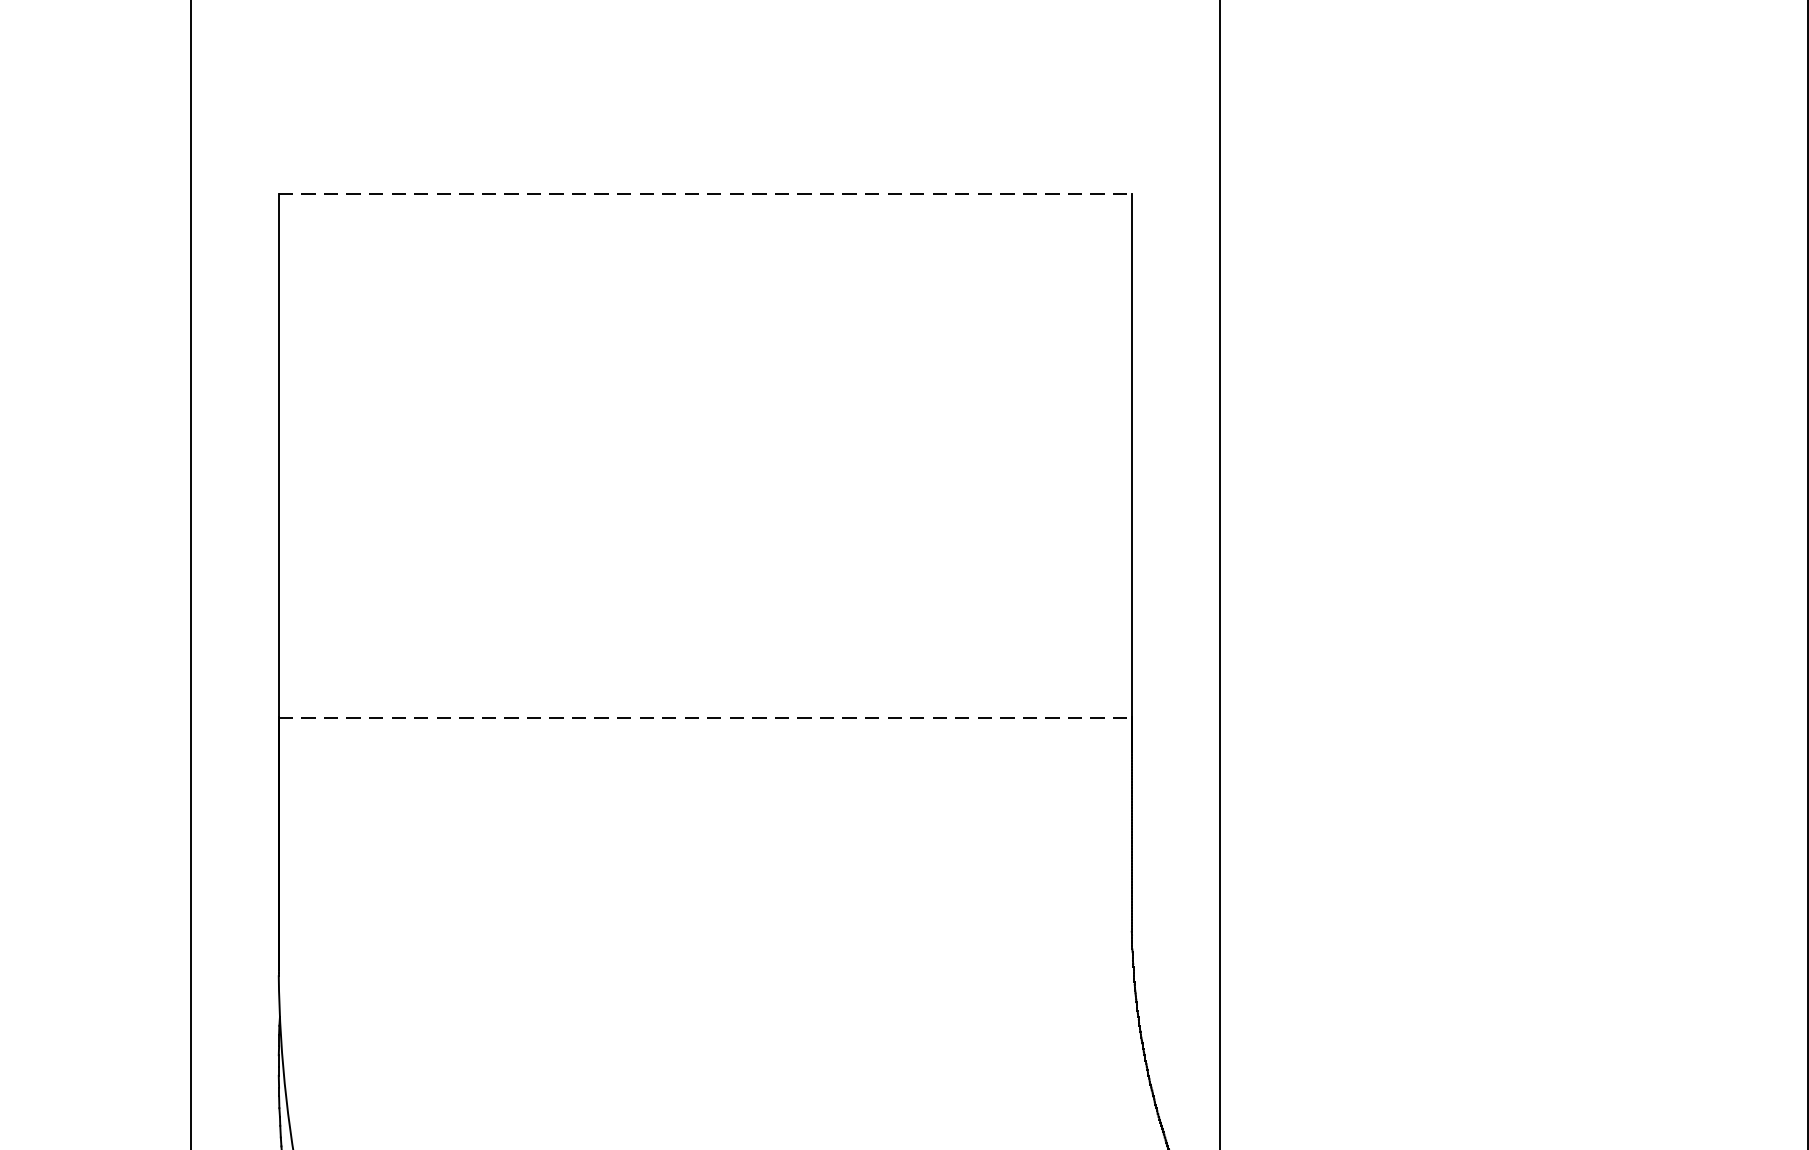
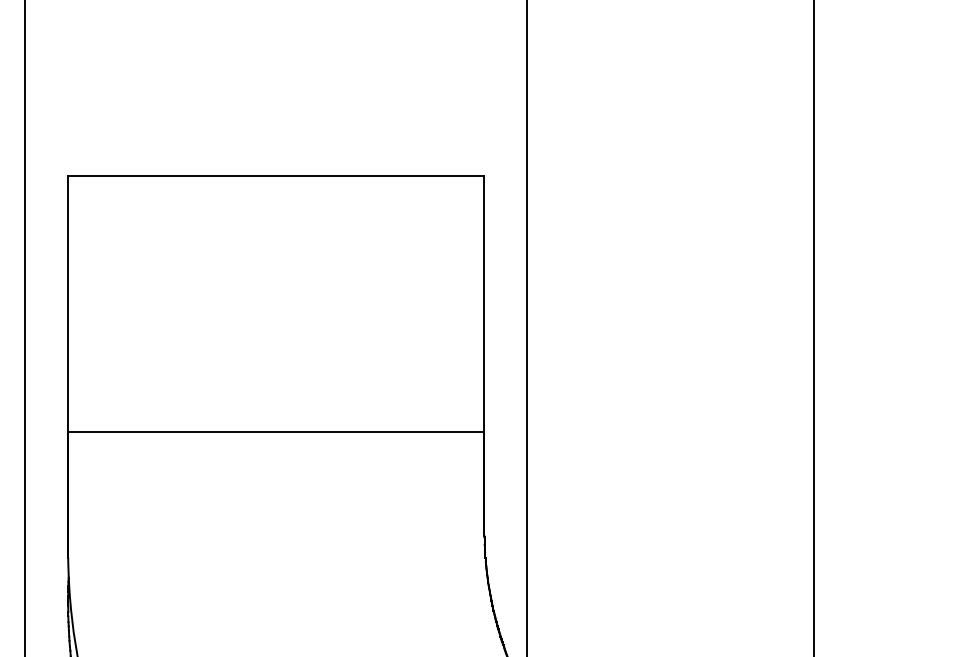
line: (705, 194) -> (276, 176), dashed -> solid
line: (705, 717) -> (276, 431), dashed -> solid

